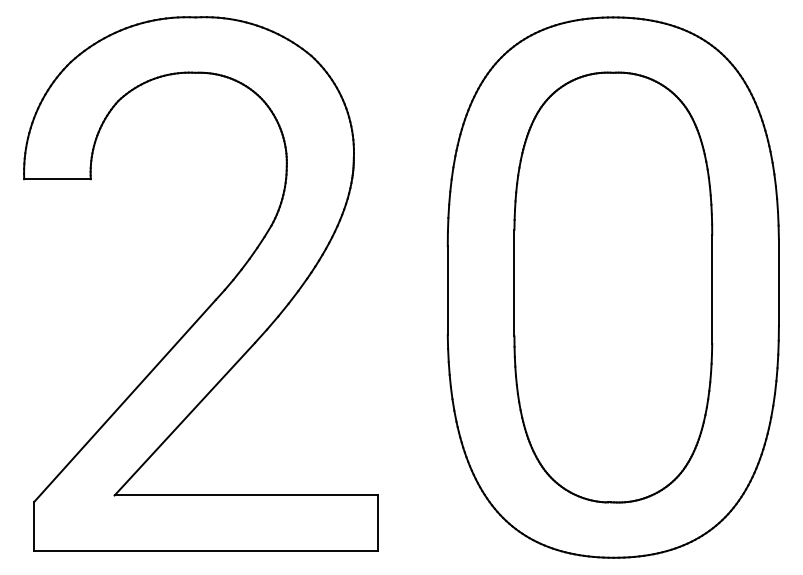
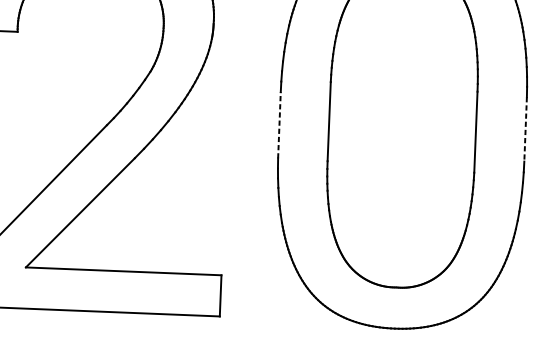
line: (778, 283) -> (525, 129), solid -> dashed
line: (447, 290) -> (279, 125), solid -> dashed

